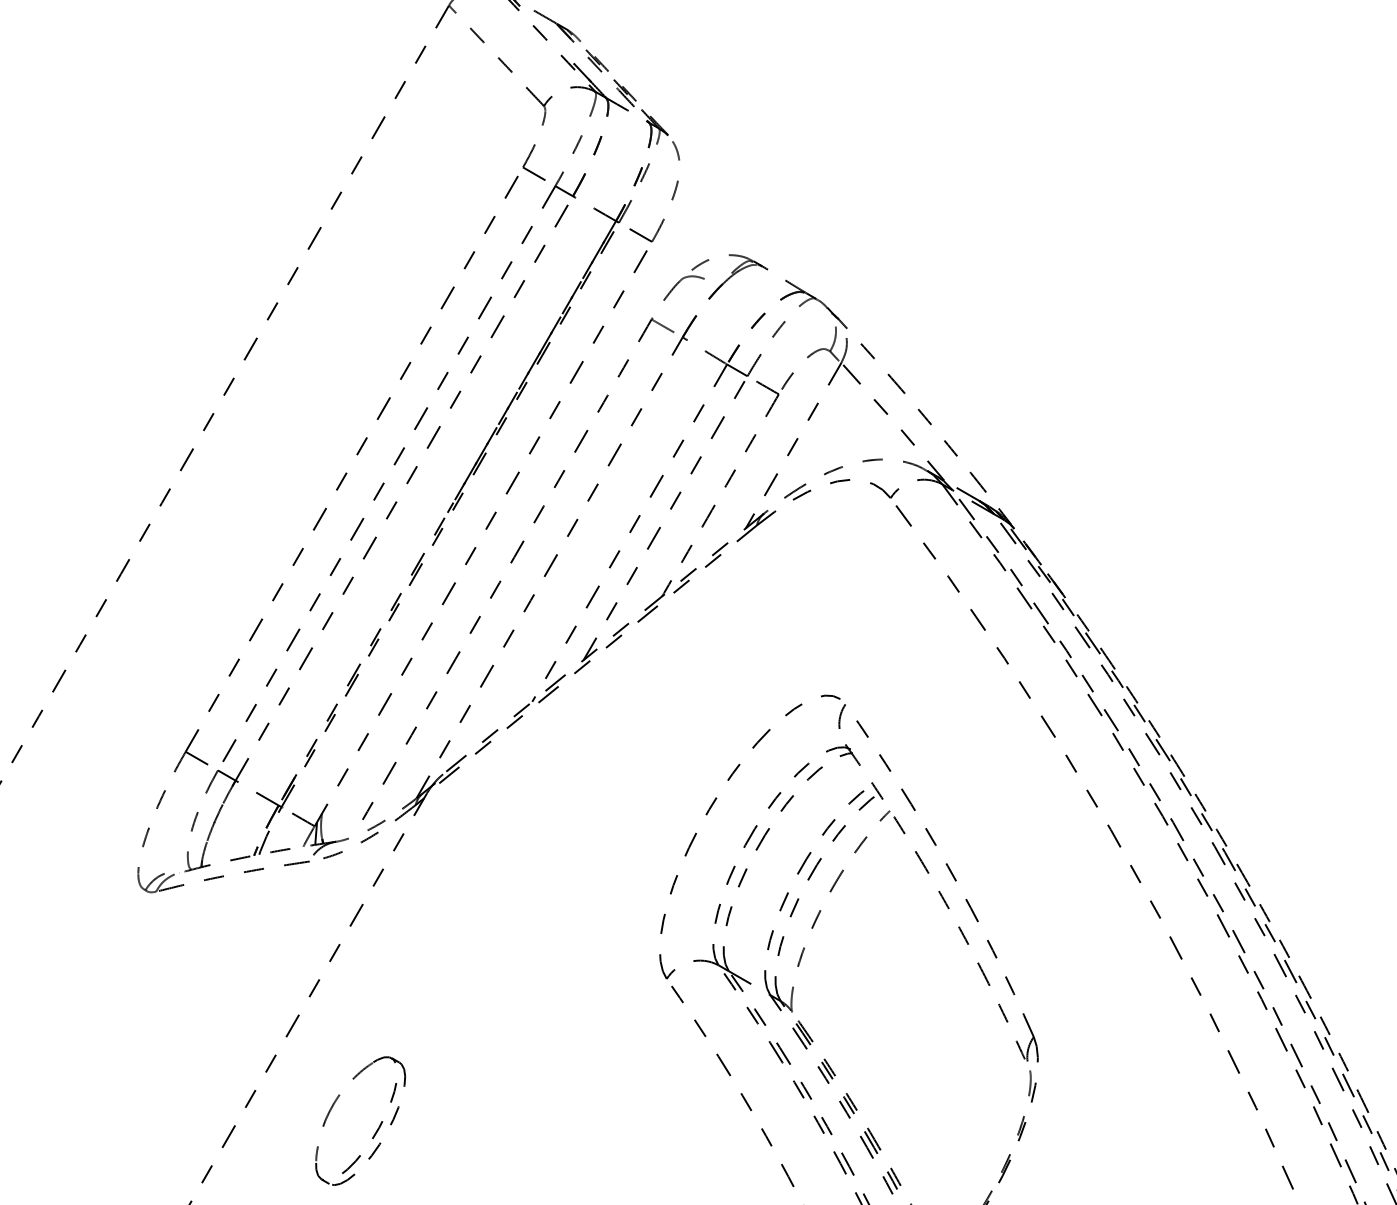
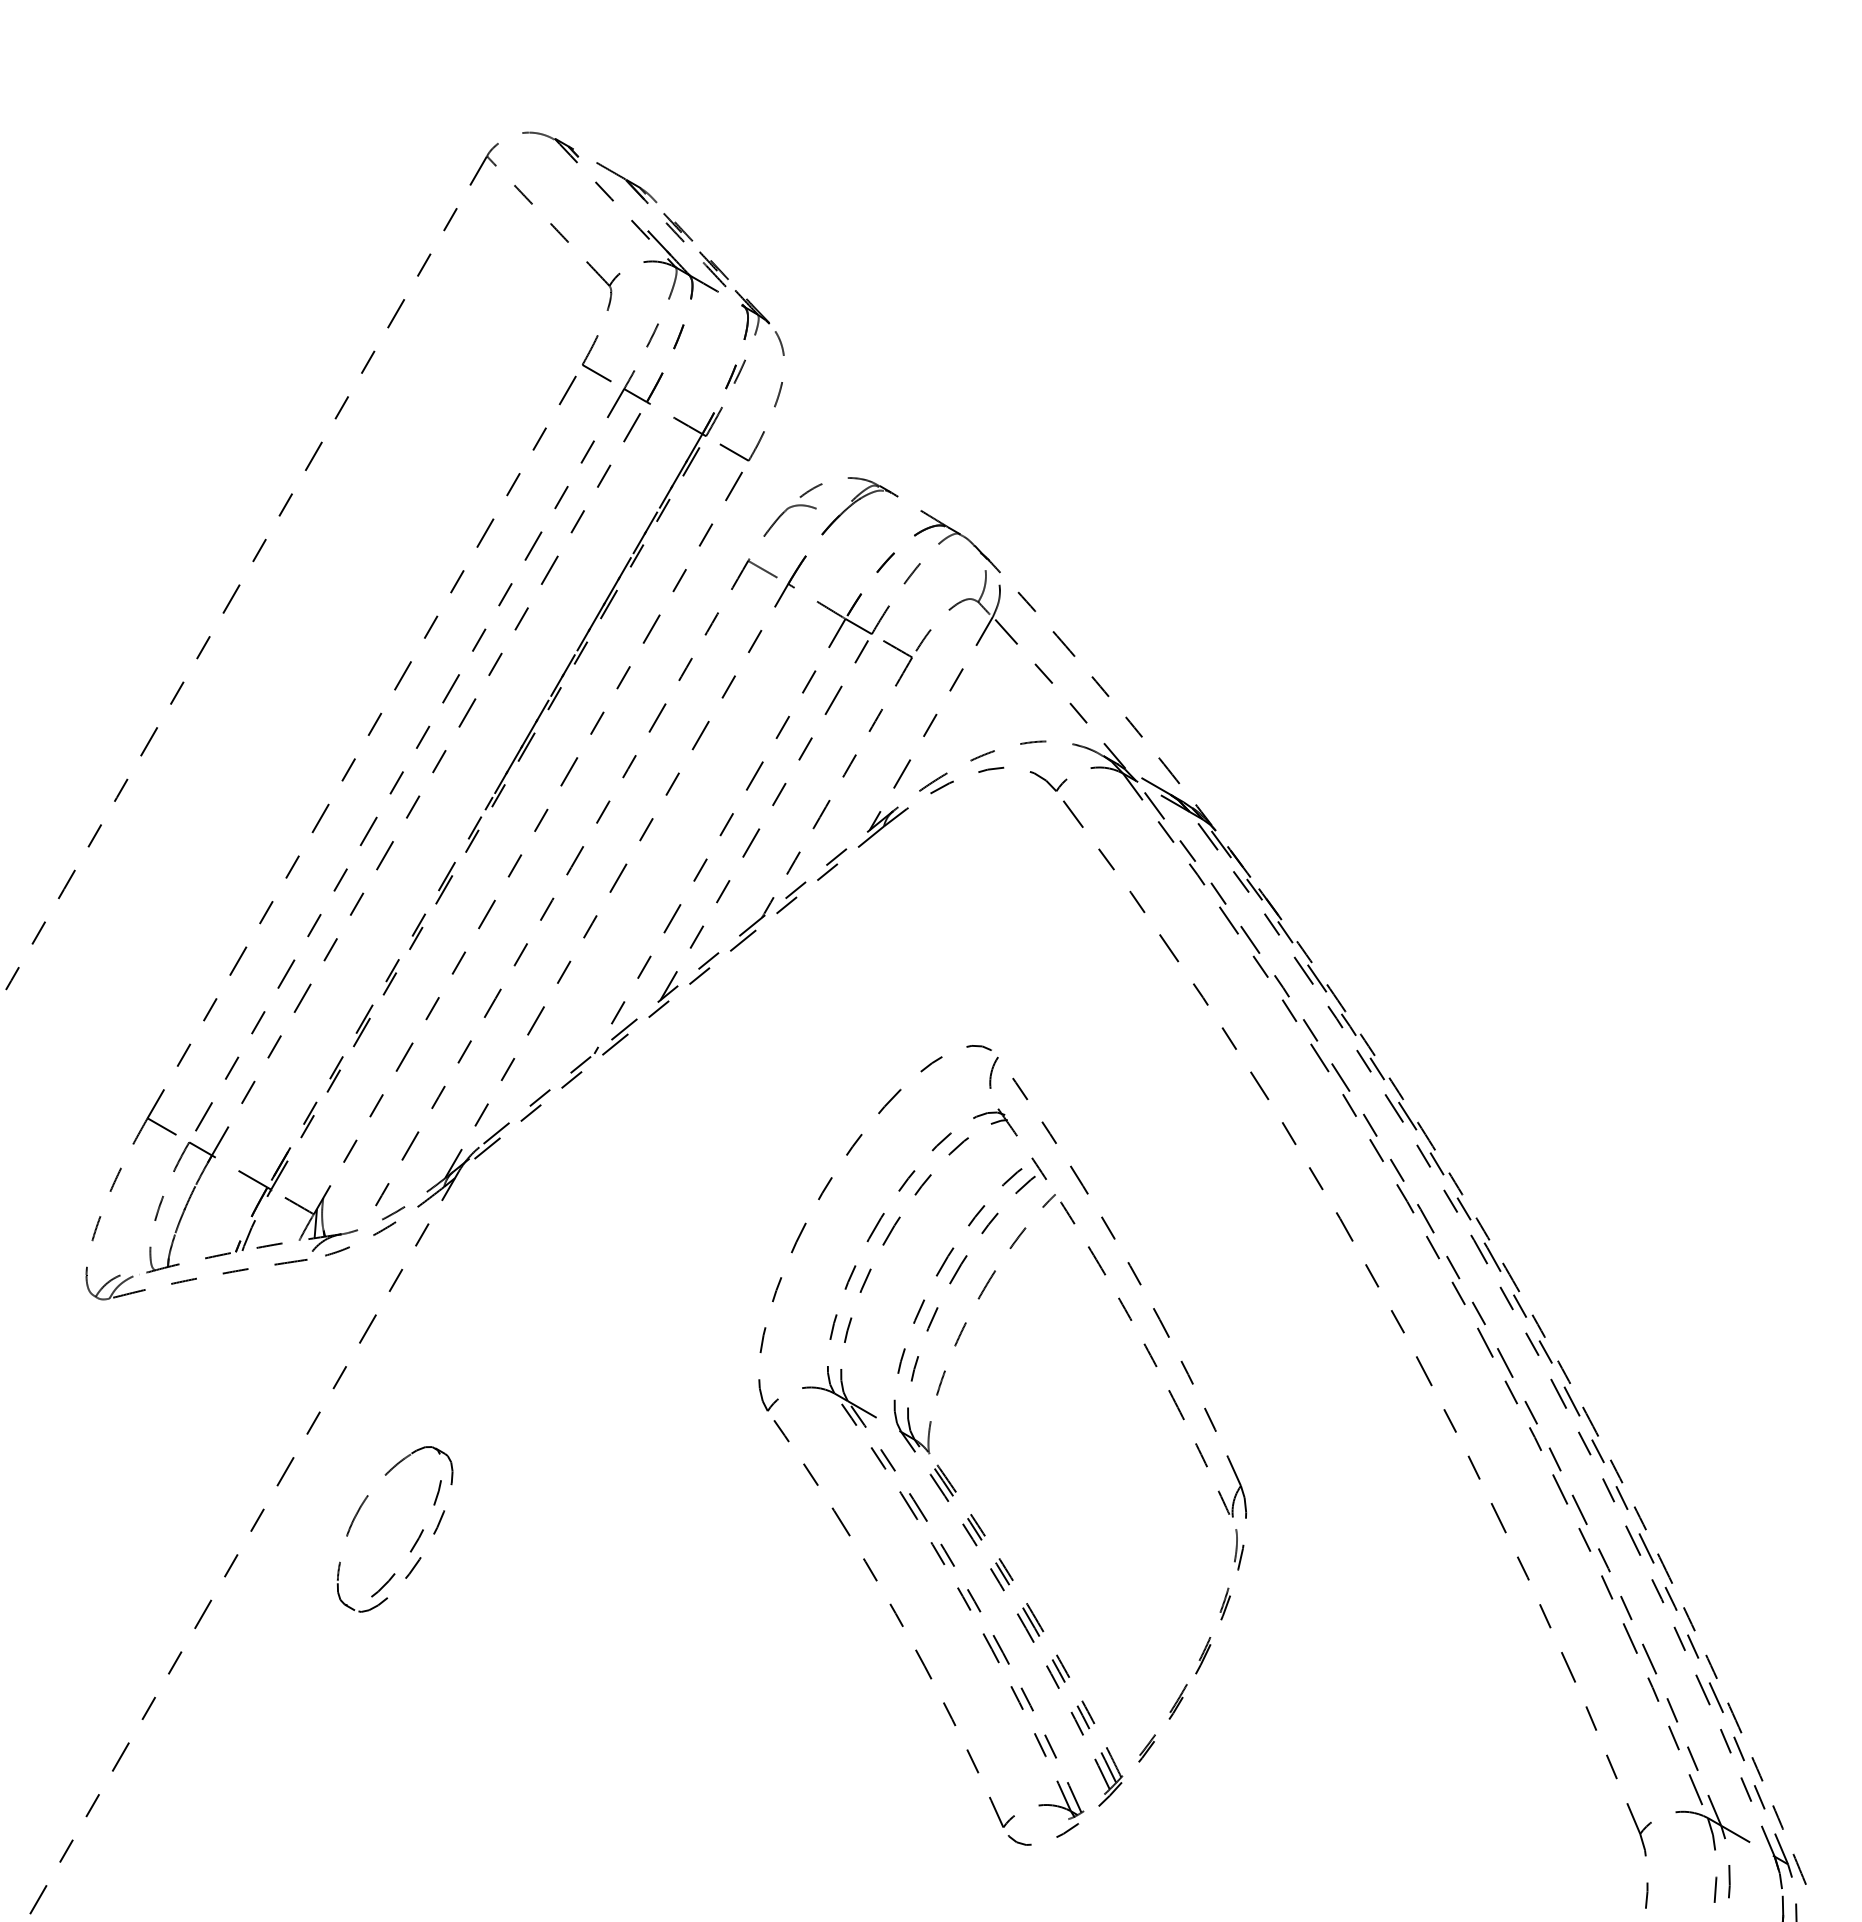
part: (376, 1130) -> (415, 1541), moved

